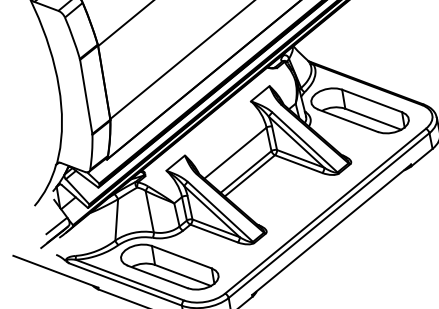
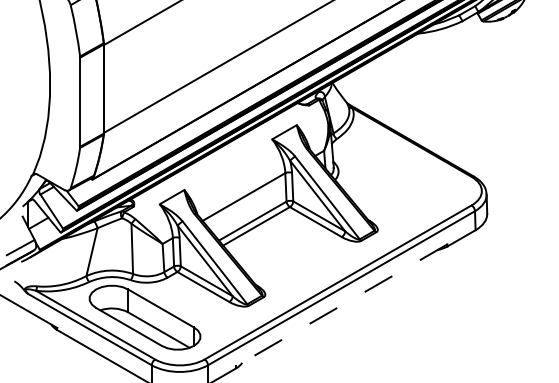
part: (359, 110) -> (397, 171), removed
line: (331, 229) -> (341, 305), solid -> dashed

